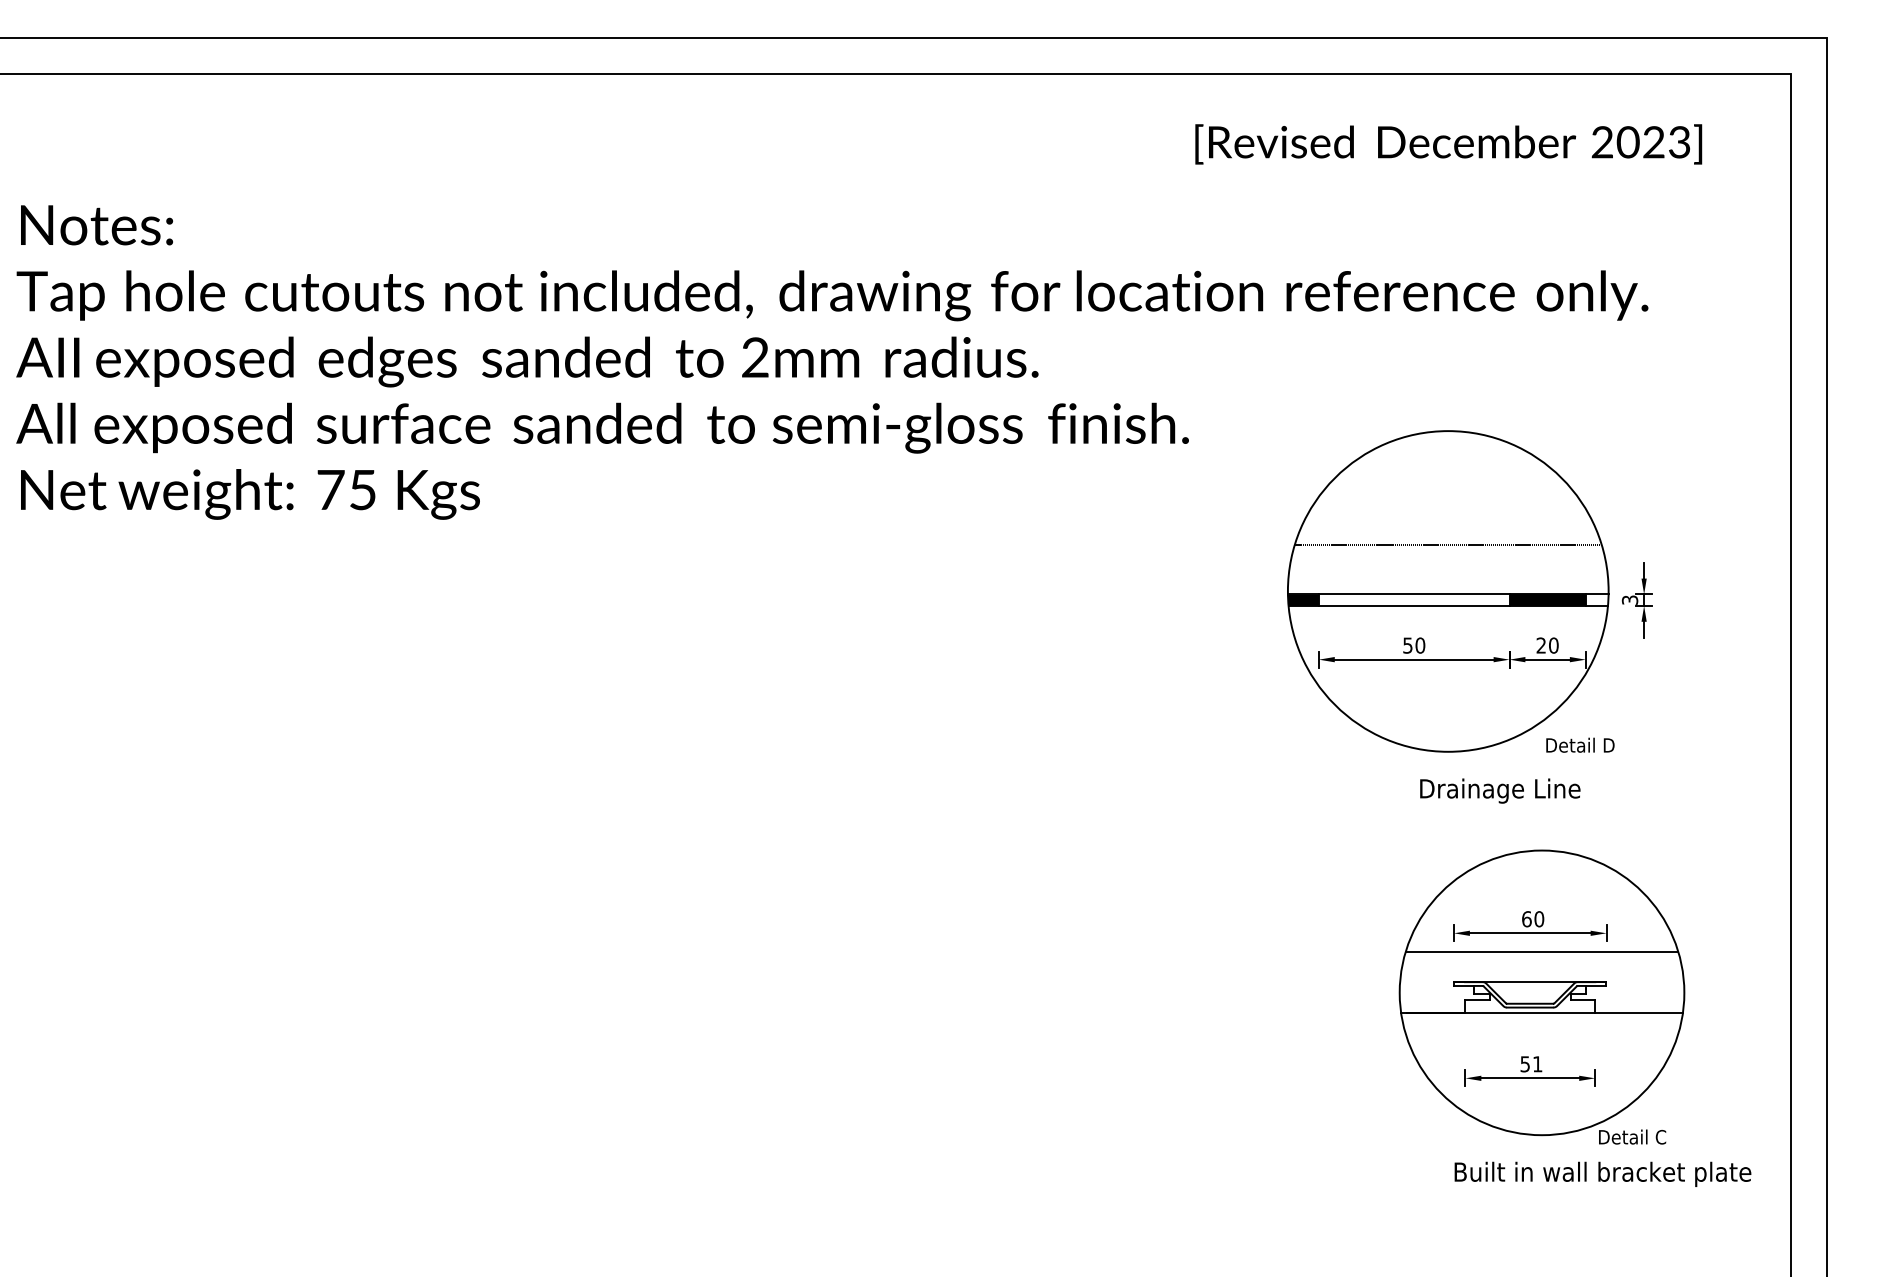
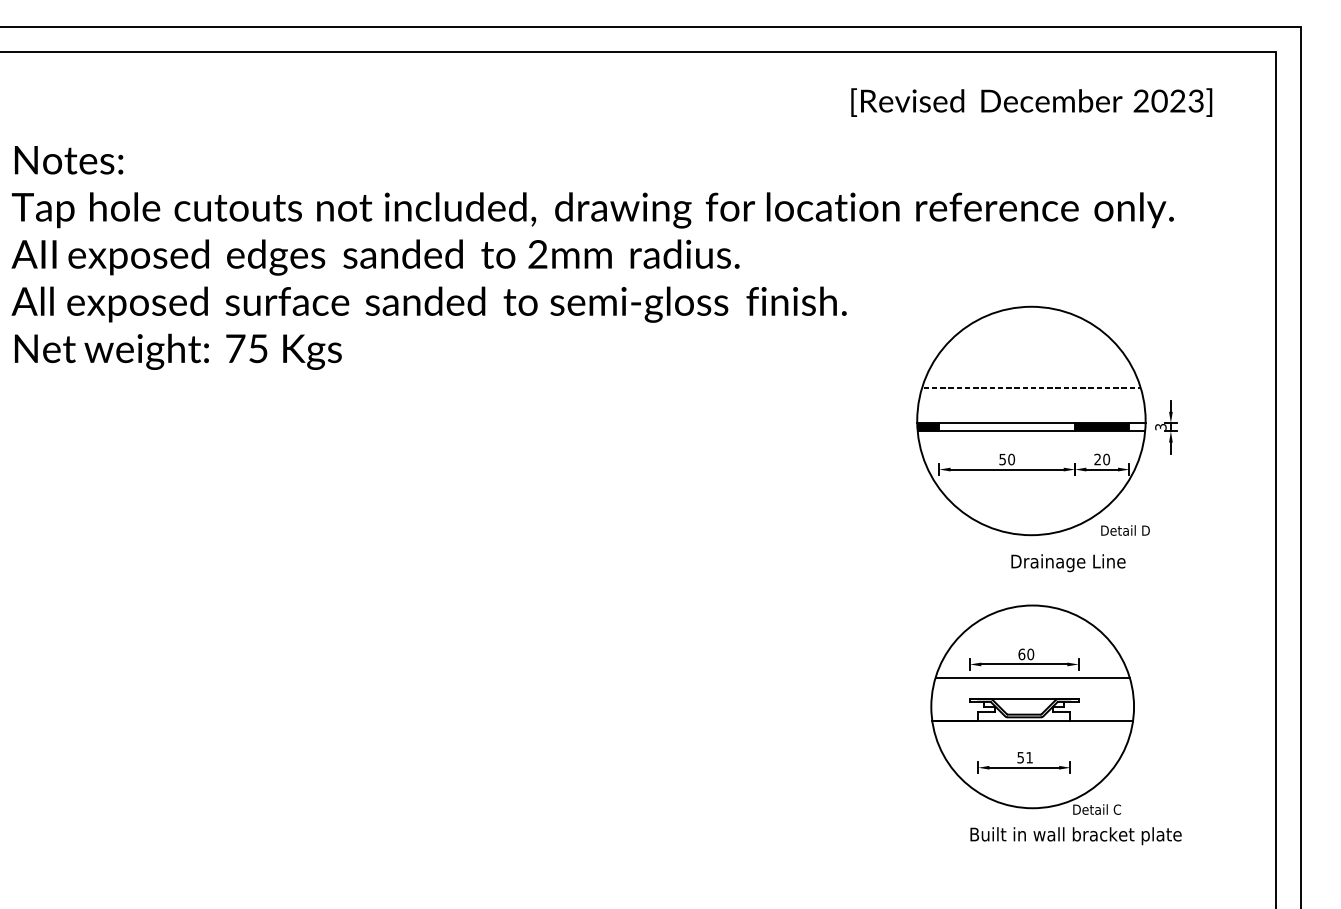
part: (1574, 1017) -> (1055, 724), moved

